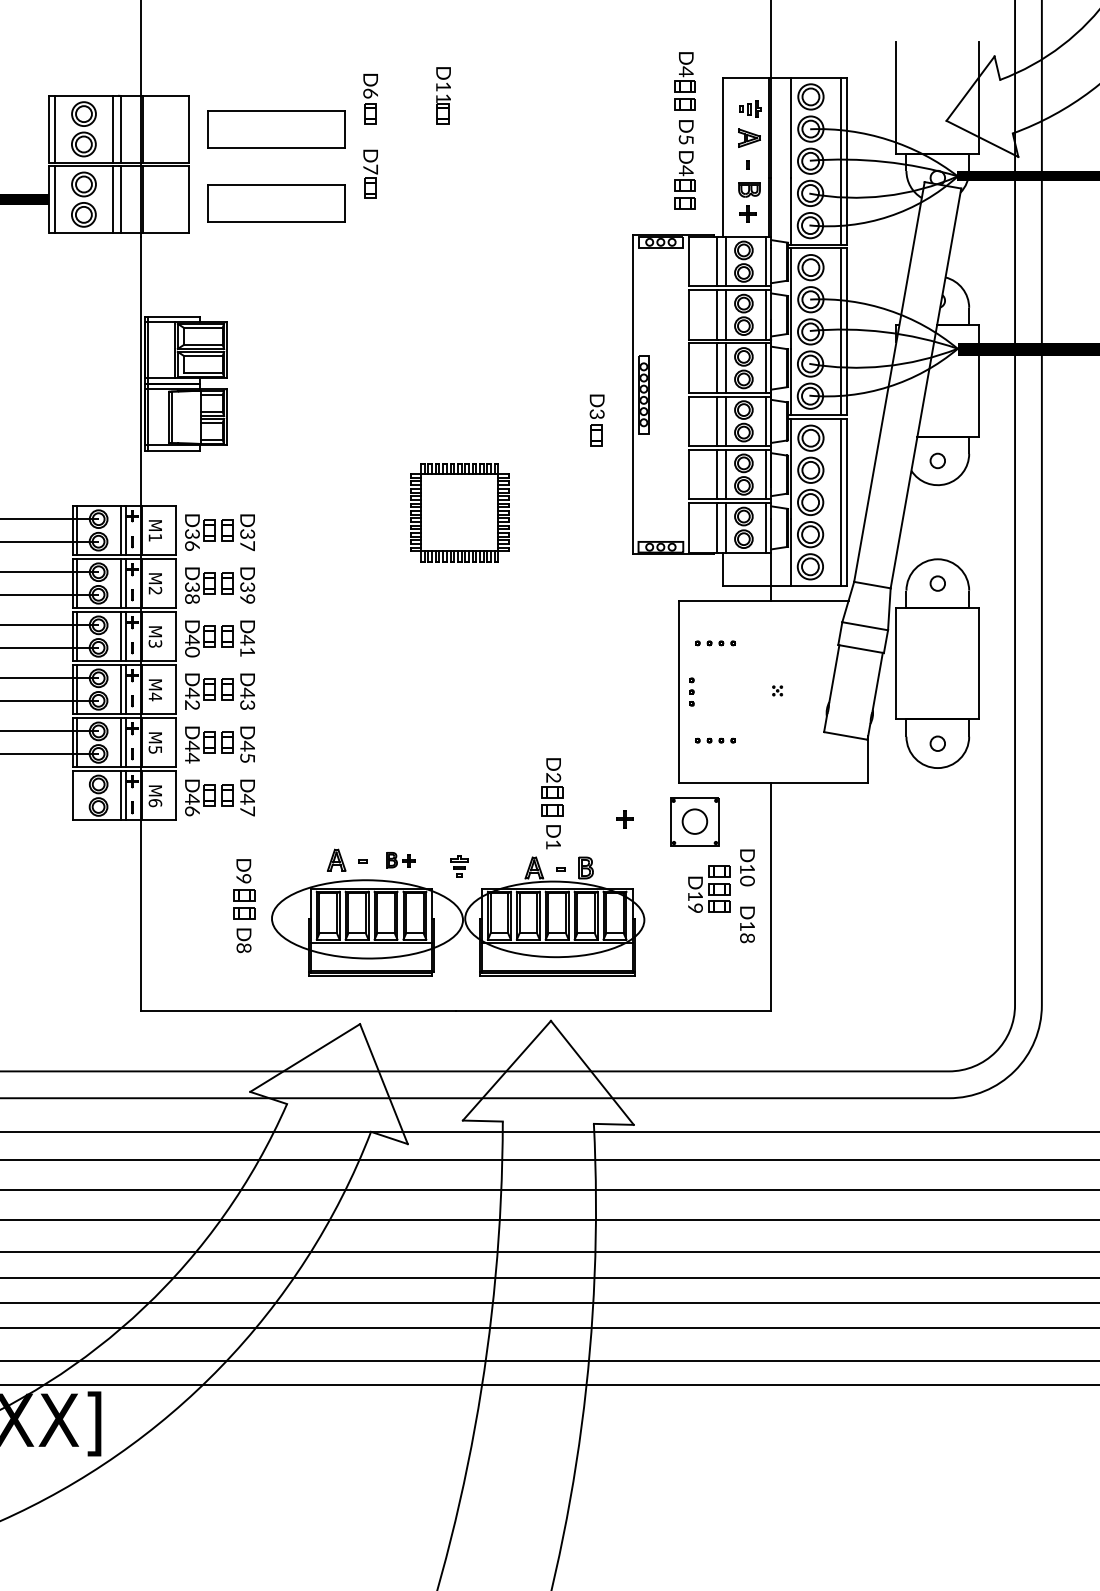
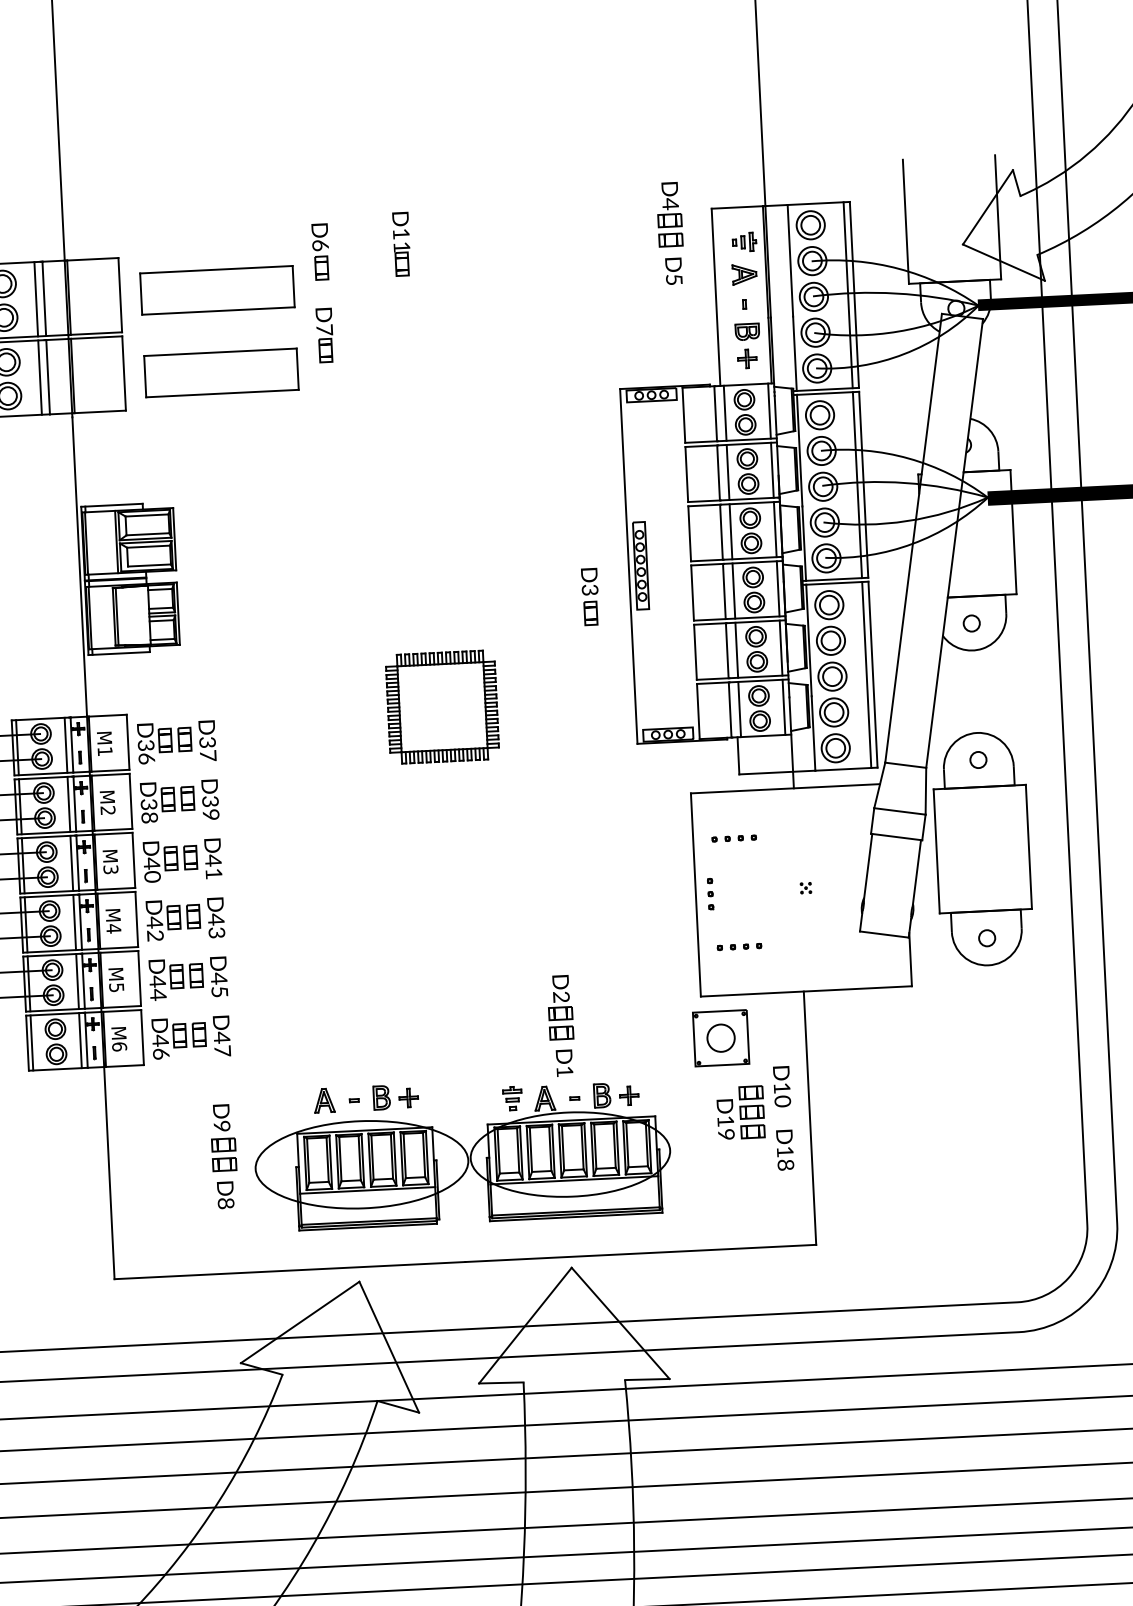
part: (684, 180) -> (674, 325), removed
line: (76, 795) -> (31, 1042), added
part: (624, 819) -> (628, 1096), moved
part: (400, 859) -> (395, 1096), size x1.43
part: (459, 866) -> (512, 1098), moved

